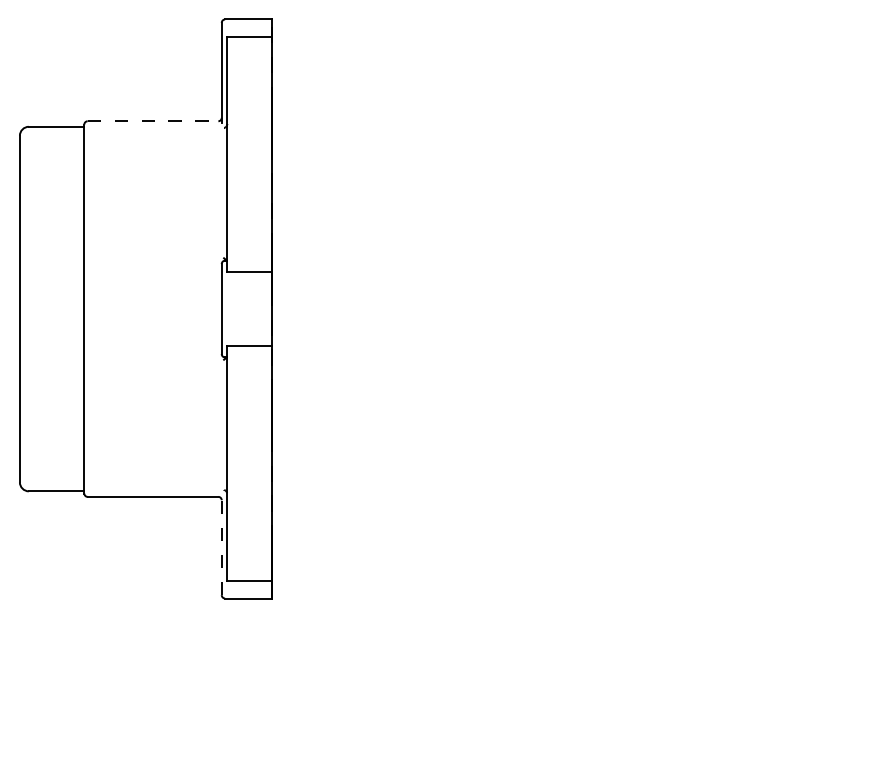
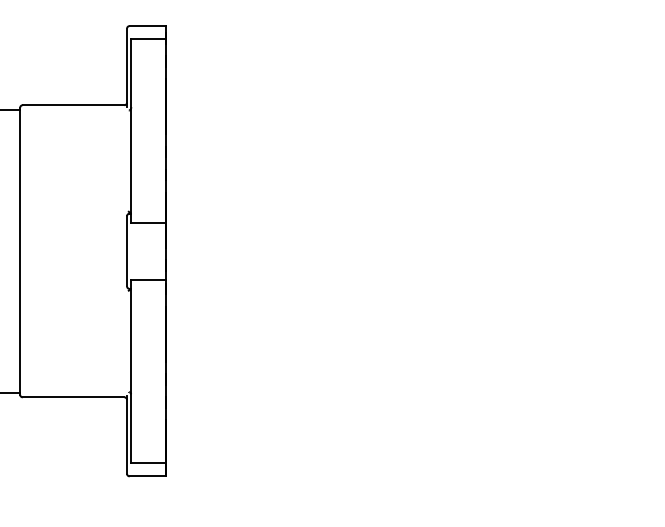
line: (153, 121) -> (73, 105), dashed -> solid
line: (221, 544) -> (126, 434), dashed -> solid

